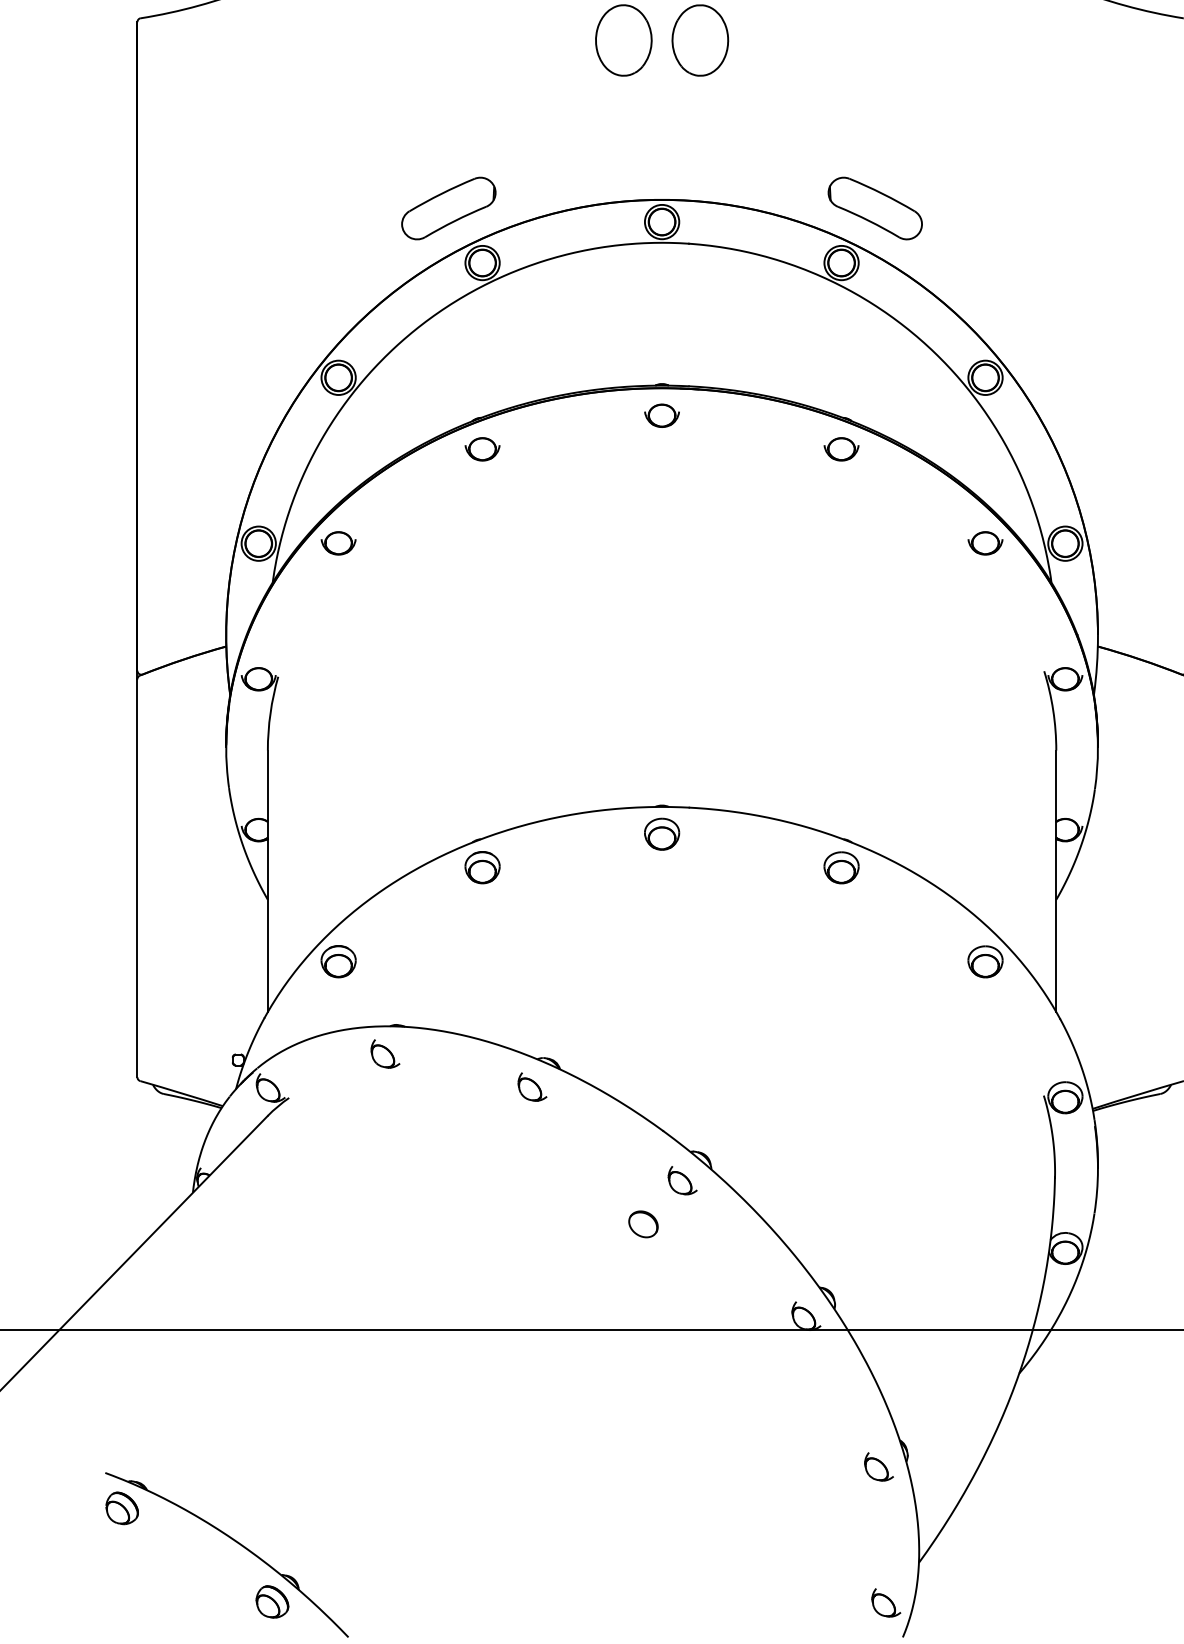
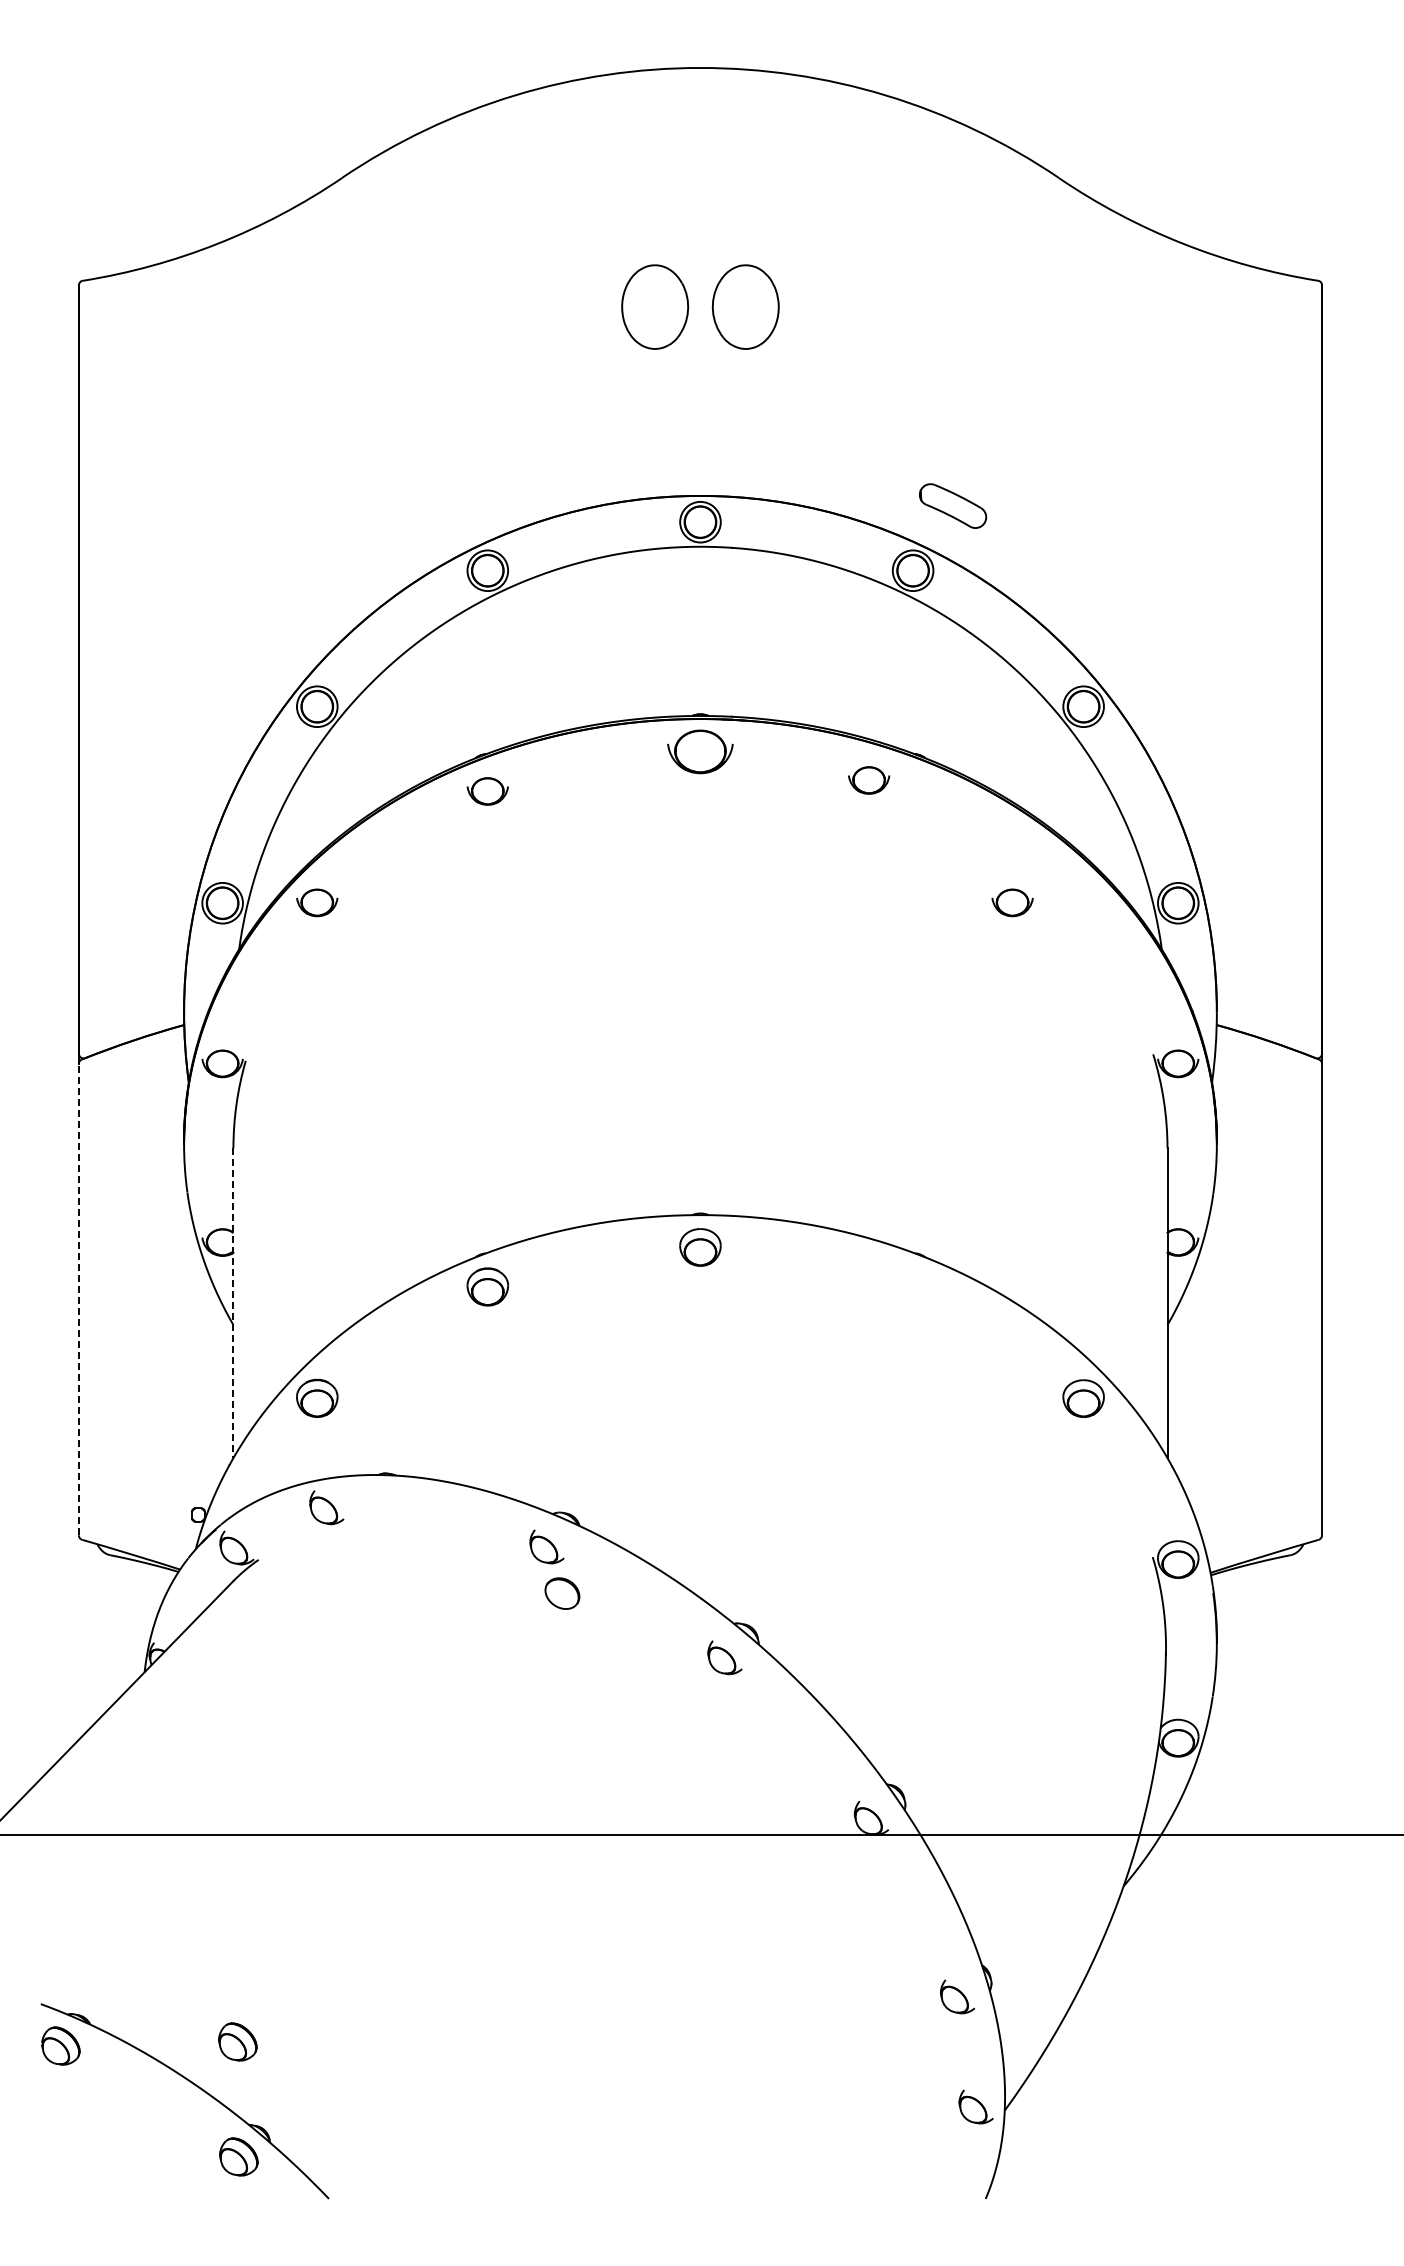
part: (448, 207) -> (447, 505), removed
part: (874, 207) -> (952, 505), size x0.6
part: (662, 415) -> (700, 751), size x1.6
part: (841, 449) -> (869, 780), moved
part: (985, 543) -> (1012, 902), moved
part: (841, 867) -> (912, 1286), removed
line: (137, 878) -> (78, 1299), solid -> dashed
line: (267, 881) -> (233, 1303), solid -> dashed
part: (385, 1053) -> (326, 1507), moved
part: (643, 1224) -> (562, 1593), moved
part: (271, 1504) -> (237, 2041), added
part: (885, 1602) -> (975, 2106), moved

